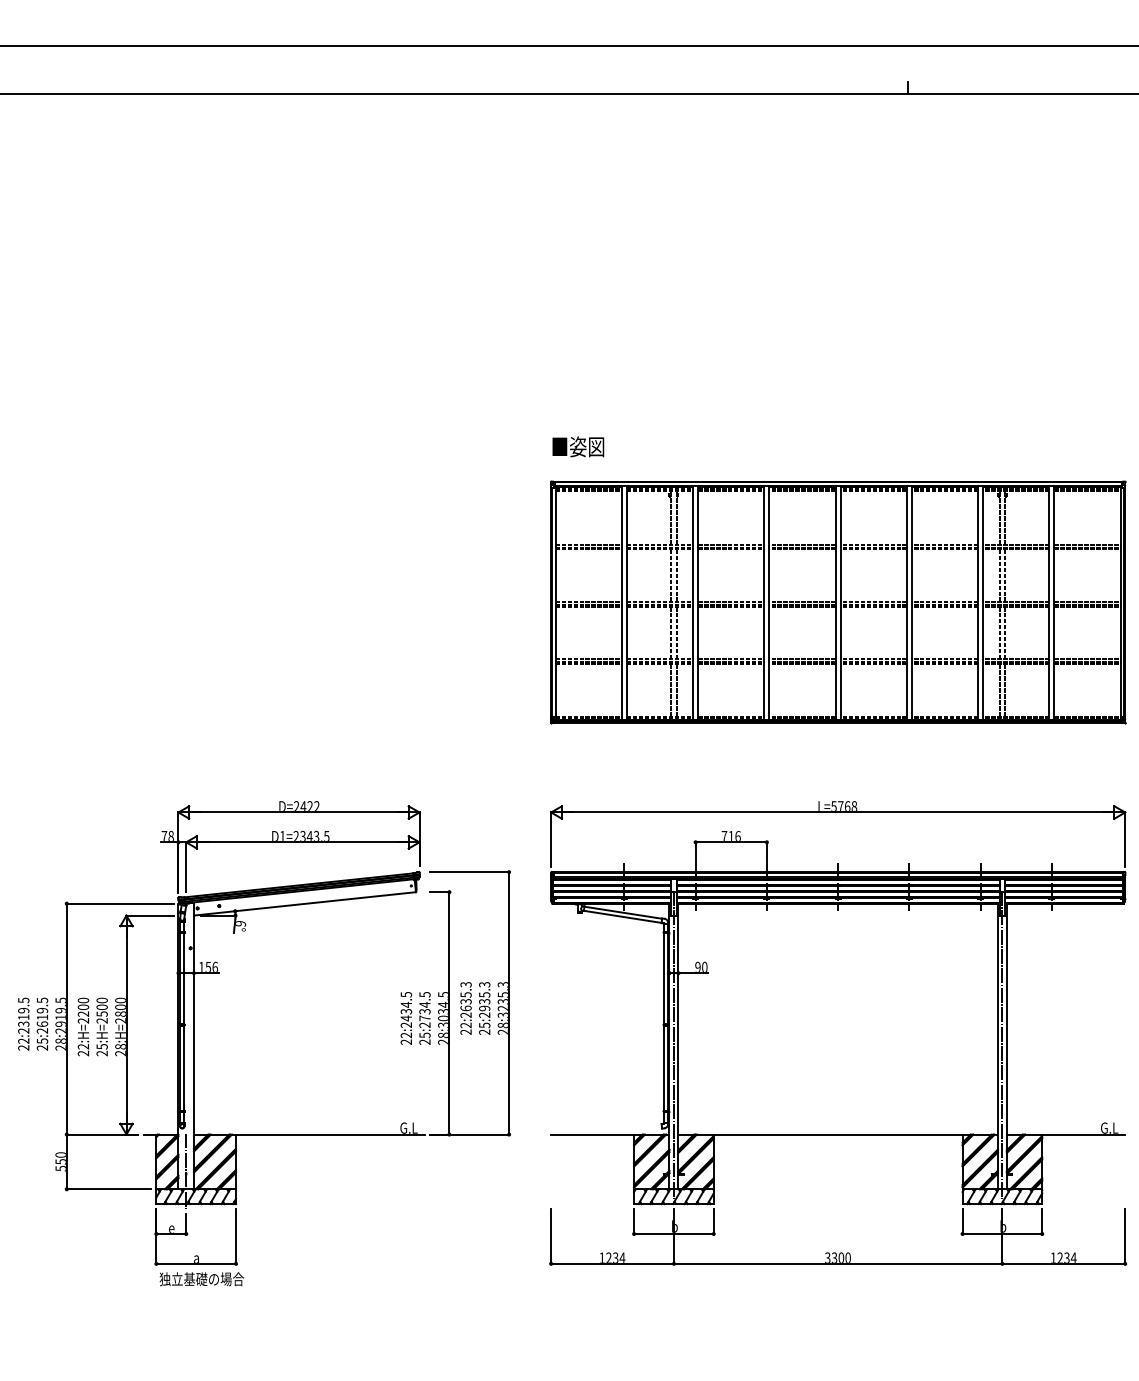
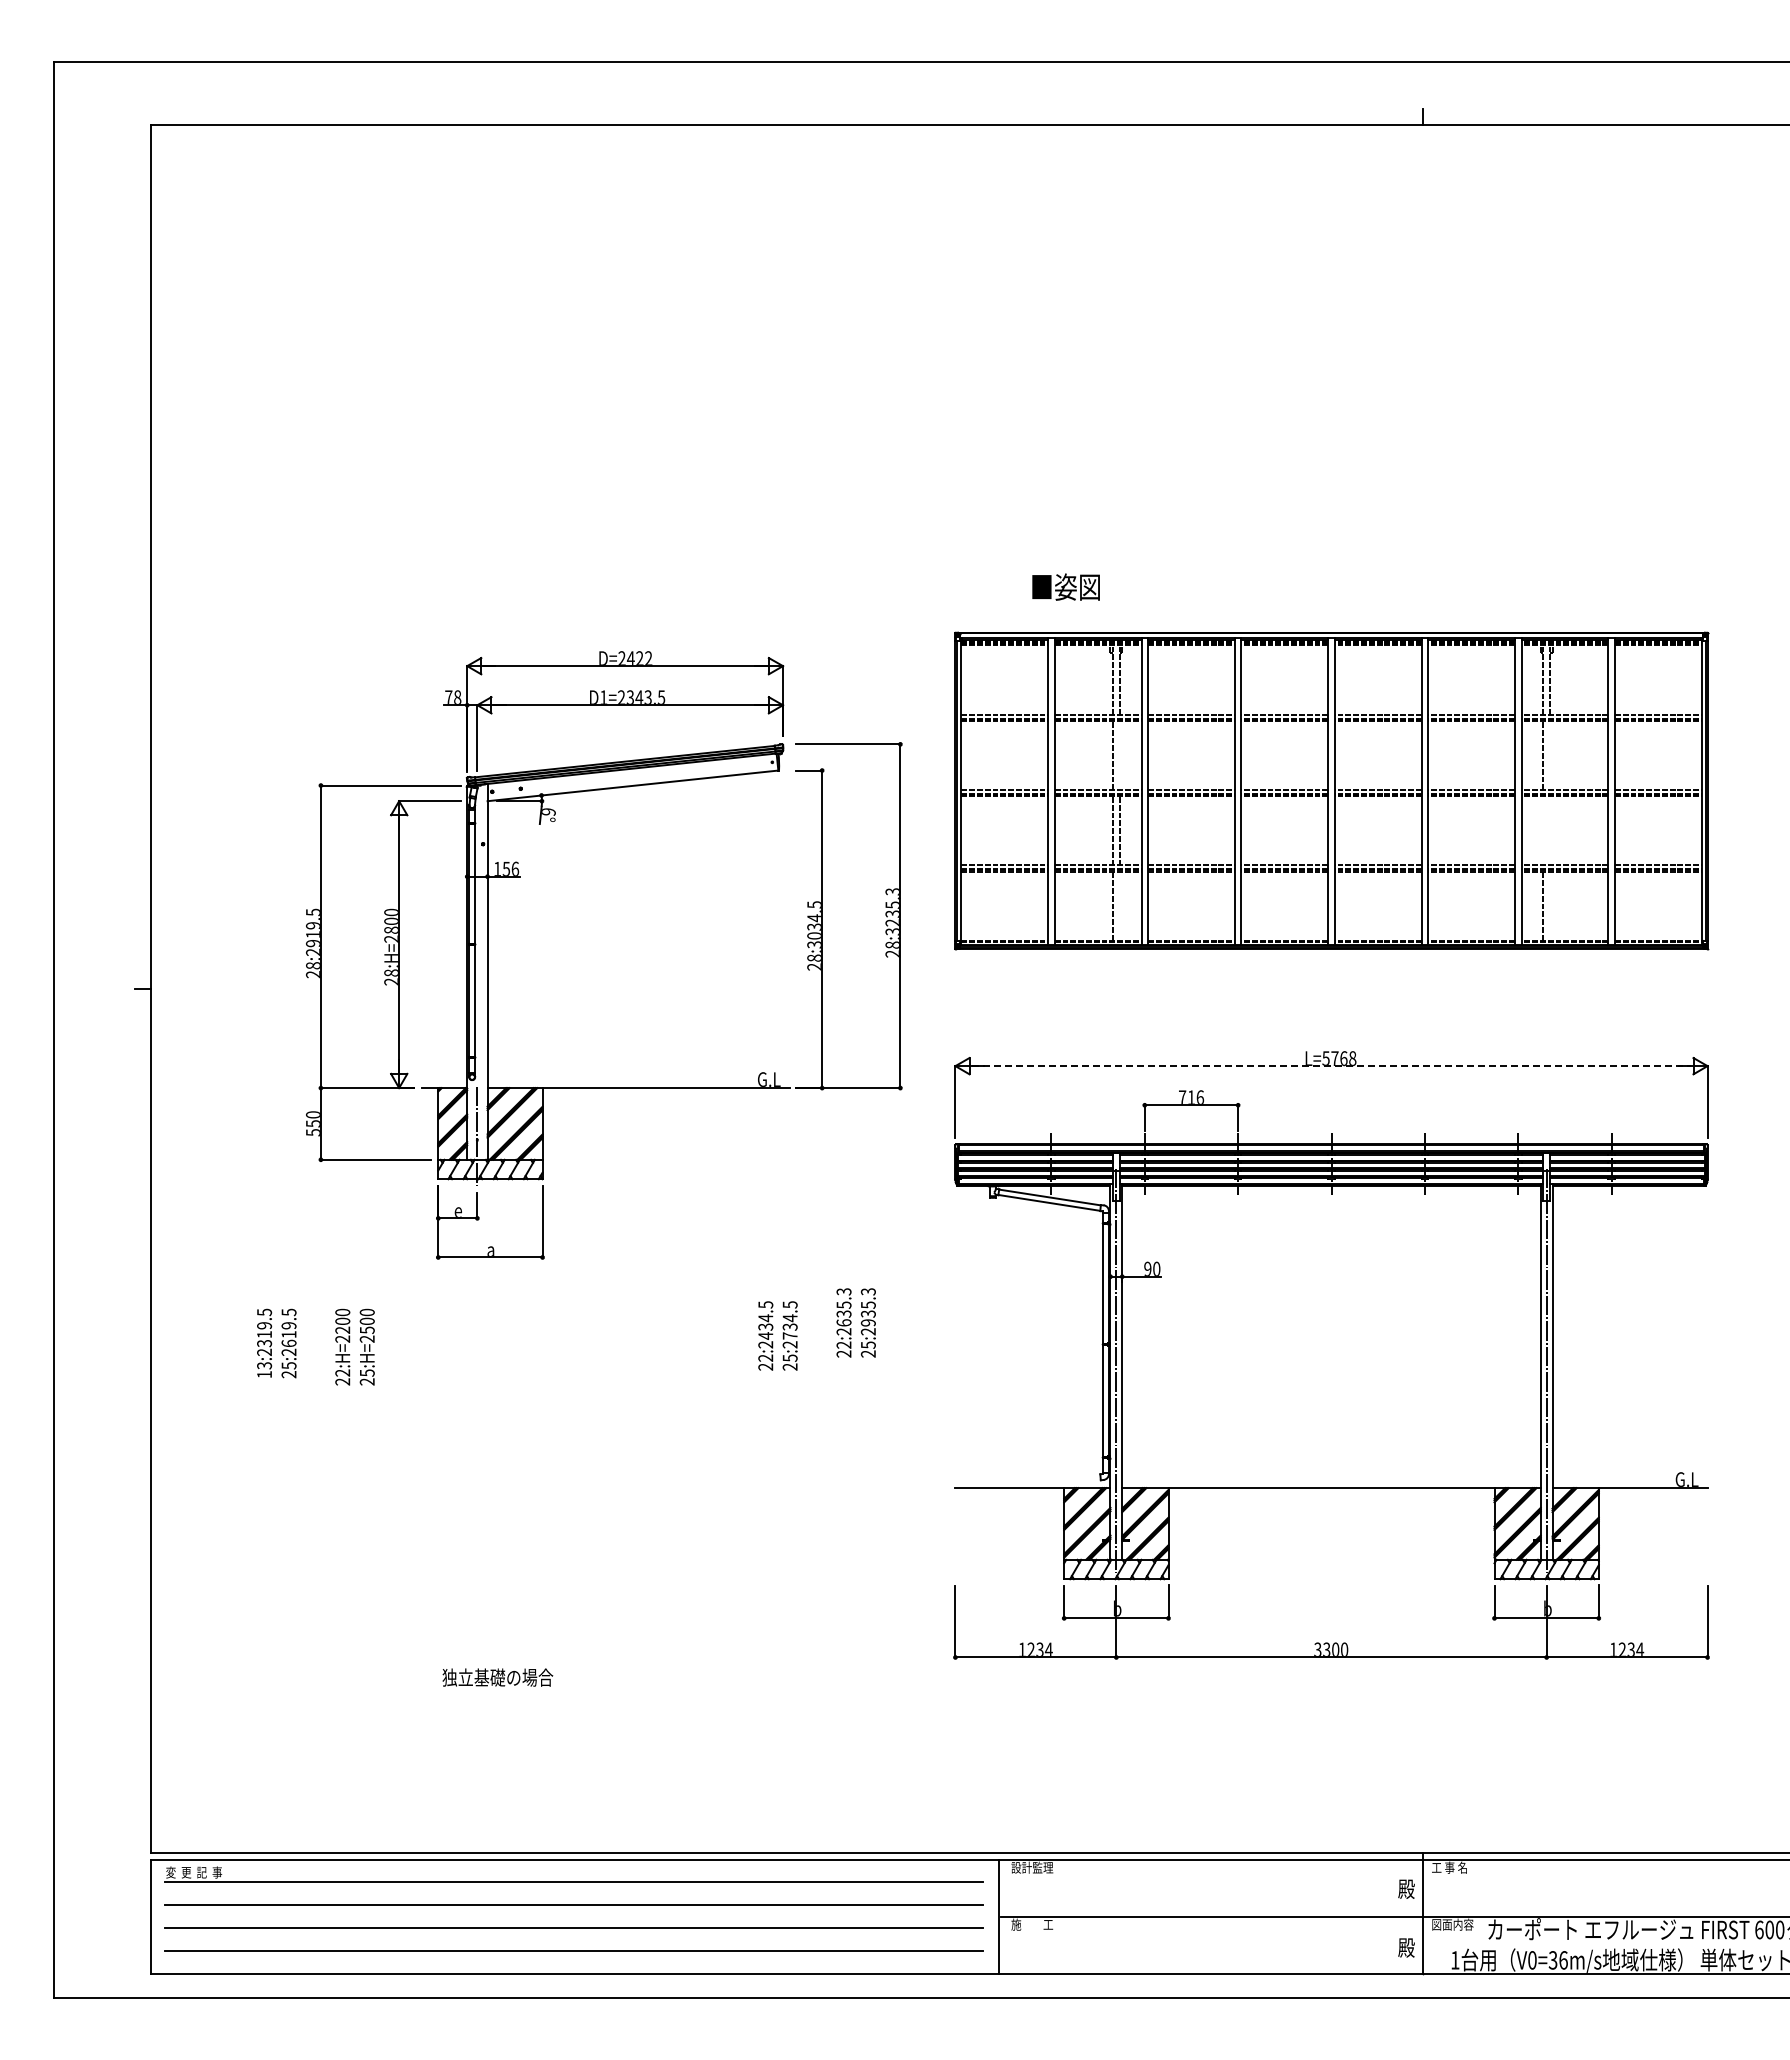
text: (577, 446) -> (1065, 586), moved
line: (677, 575) -> (1120, 755), removed
line: (1005, 575) -> (1550, 755), removed
line: (999, 632) -> (1543, 830), removed
line: (1005, 632) -> (1550, 830), removed
line: (677, 689) -> (1120, 905), removed
line: (1005, 689) -> (1550, 905), removed
line: (838, 812) -> (1331, 1066), solid -> dashed
part: (219, 973) -> (520, 877), moved
text: (23, 1044) -> (264, 1370), 22:2319.5 -> 13:2319.5

